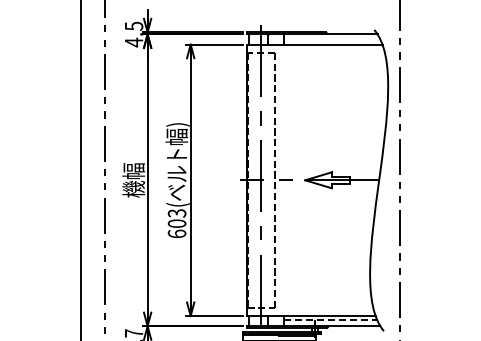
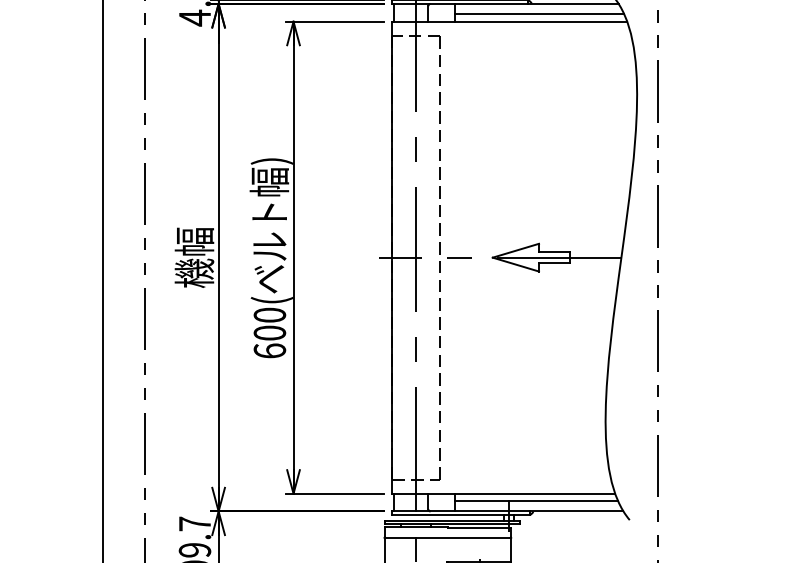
line: (331, 40) -> (538, 14), added
text: (177, 213) -> (270, 315), 603( -> 600(
line: (330, 320) -> (536, 501), dashed -> solid

